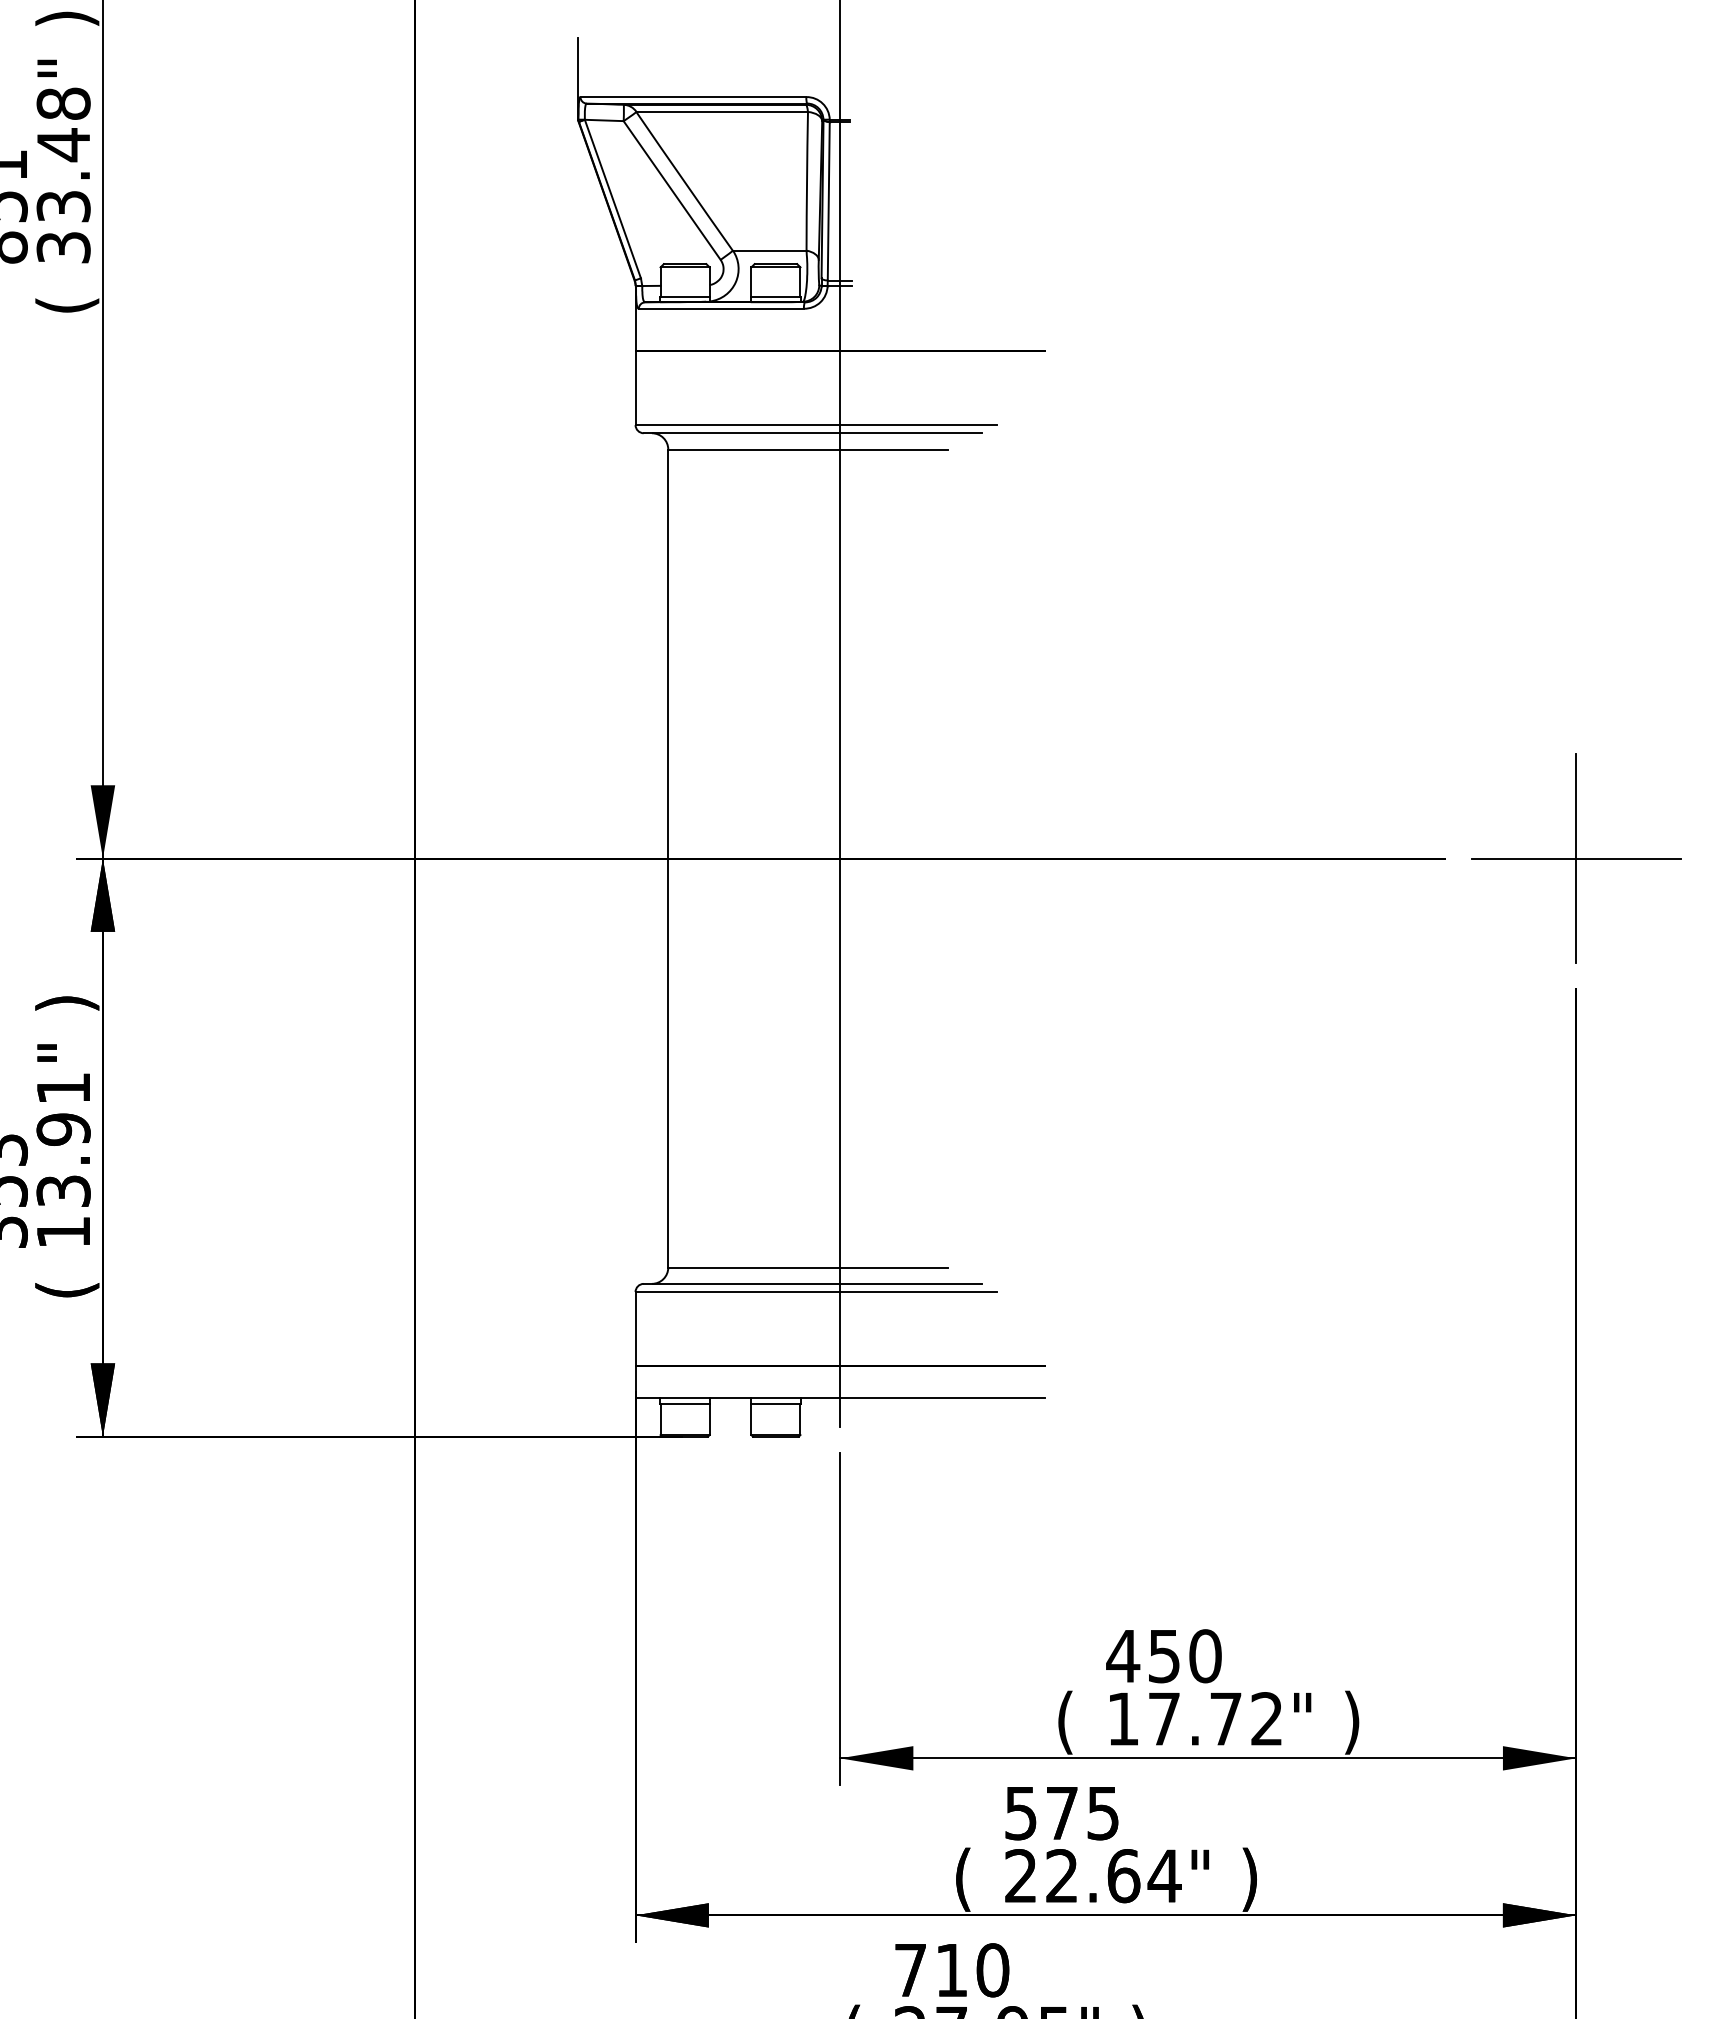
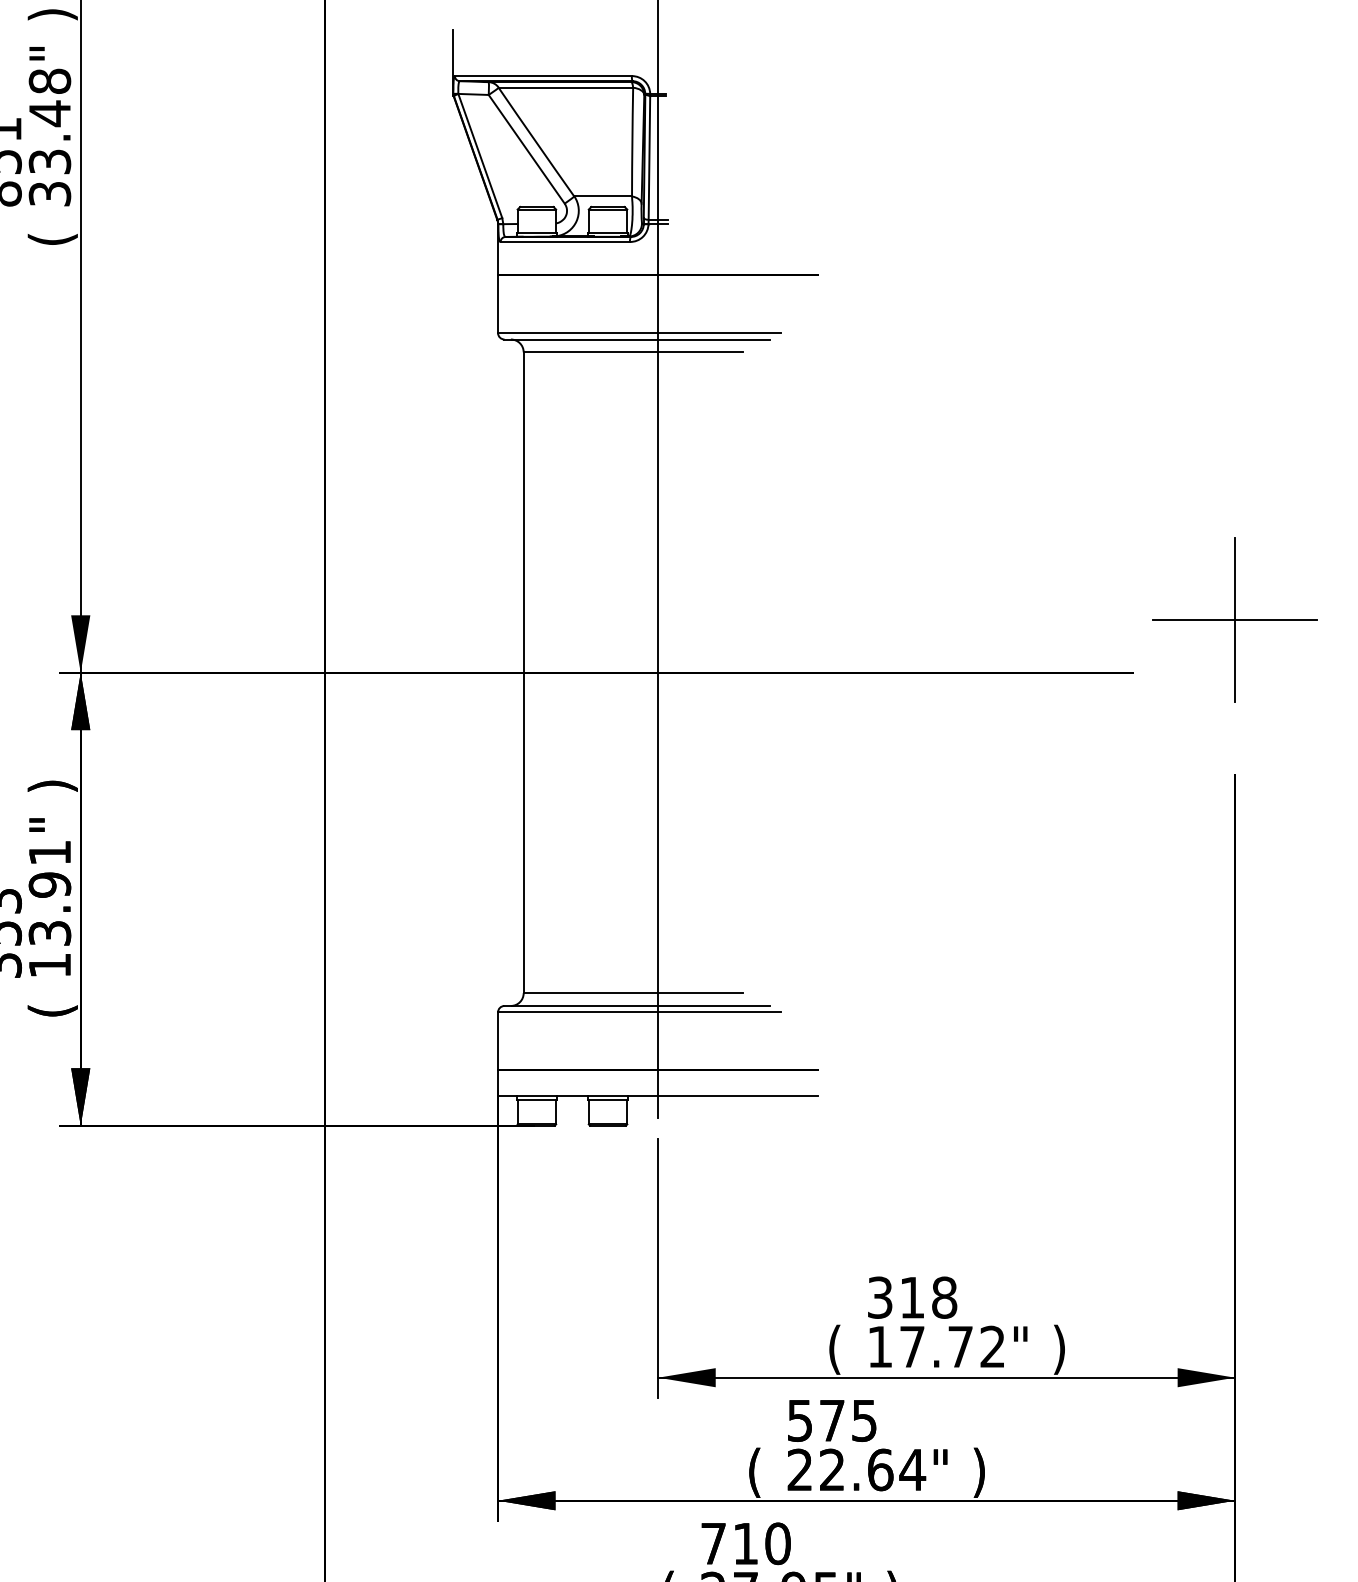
part: (1576, 858) -> (1235, 620), moved
text: (1163, 1656) -> (911, 1297), 450 -> 318

